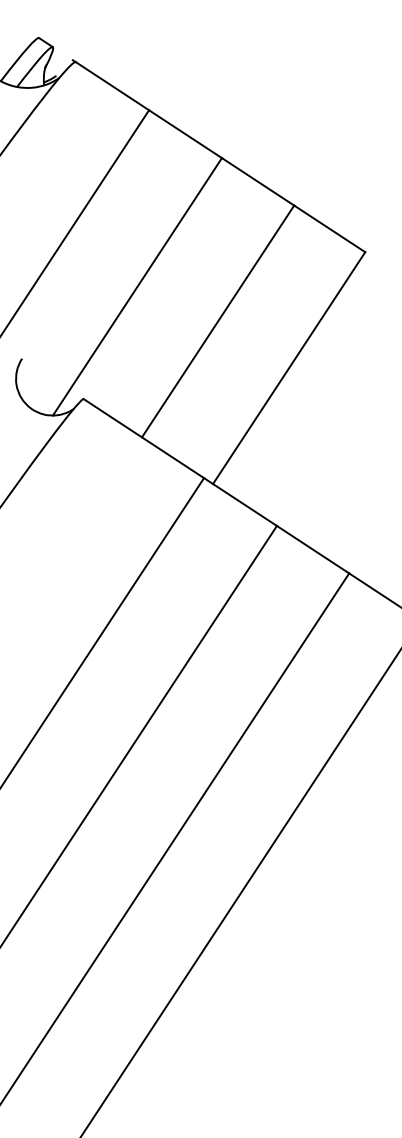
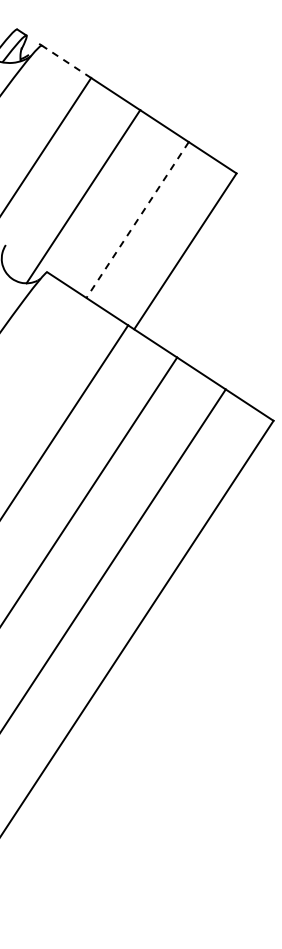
line: (112, 85) -> (66, 61), solid -> dashed
line: (217, 322) -> (137, 220), solid -> dashed

